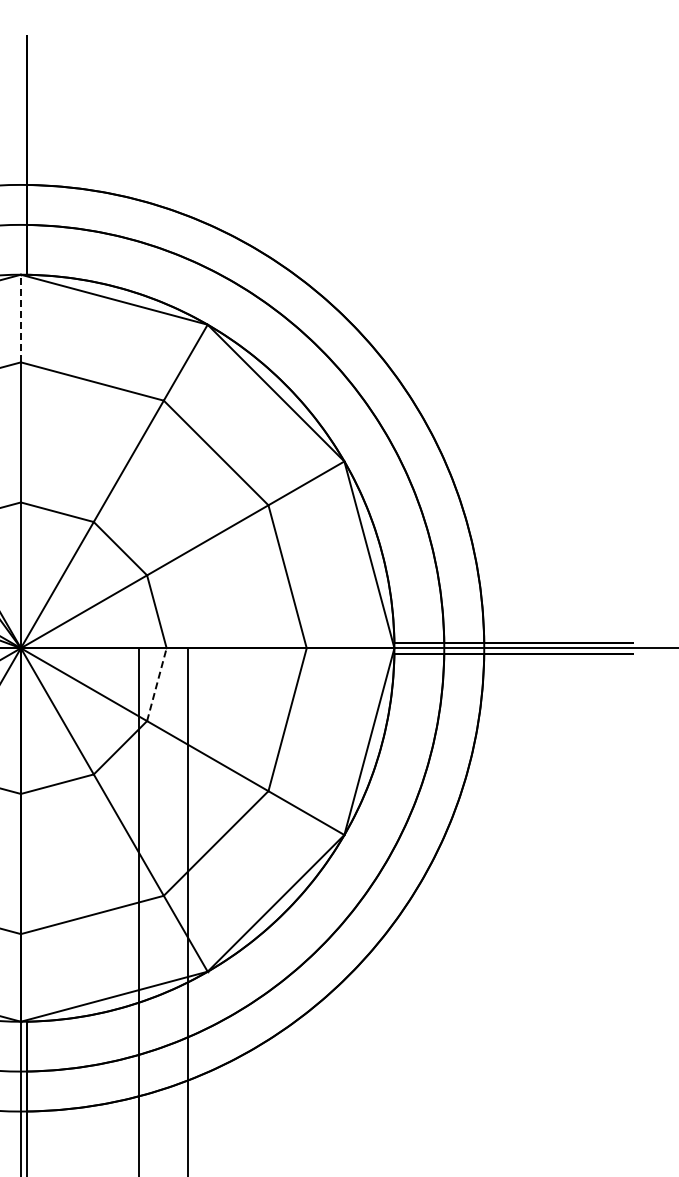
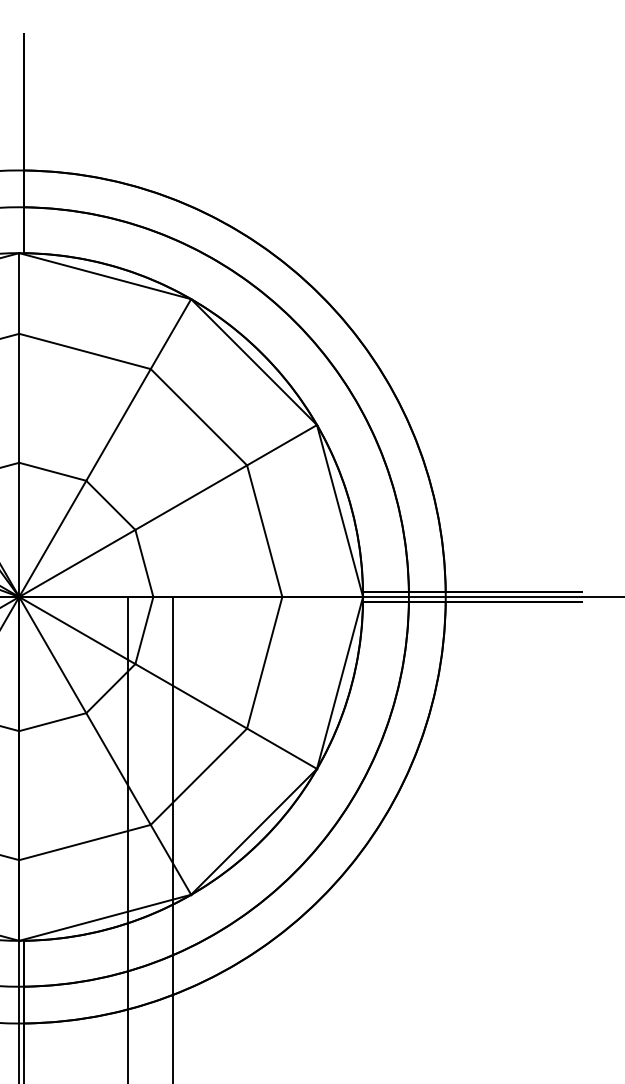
line: (20, 318) -> (18, 293), dashed -> solid
line: (156, 684) -> (144, 630), dashed -> solid

